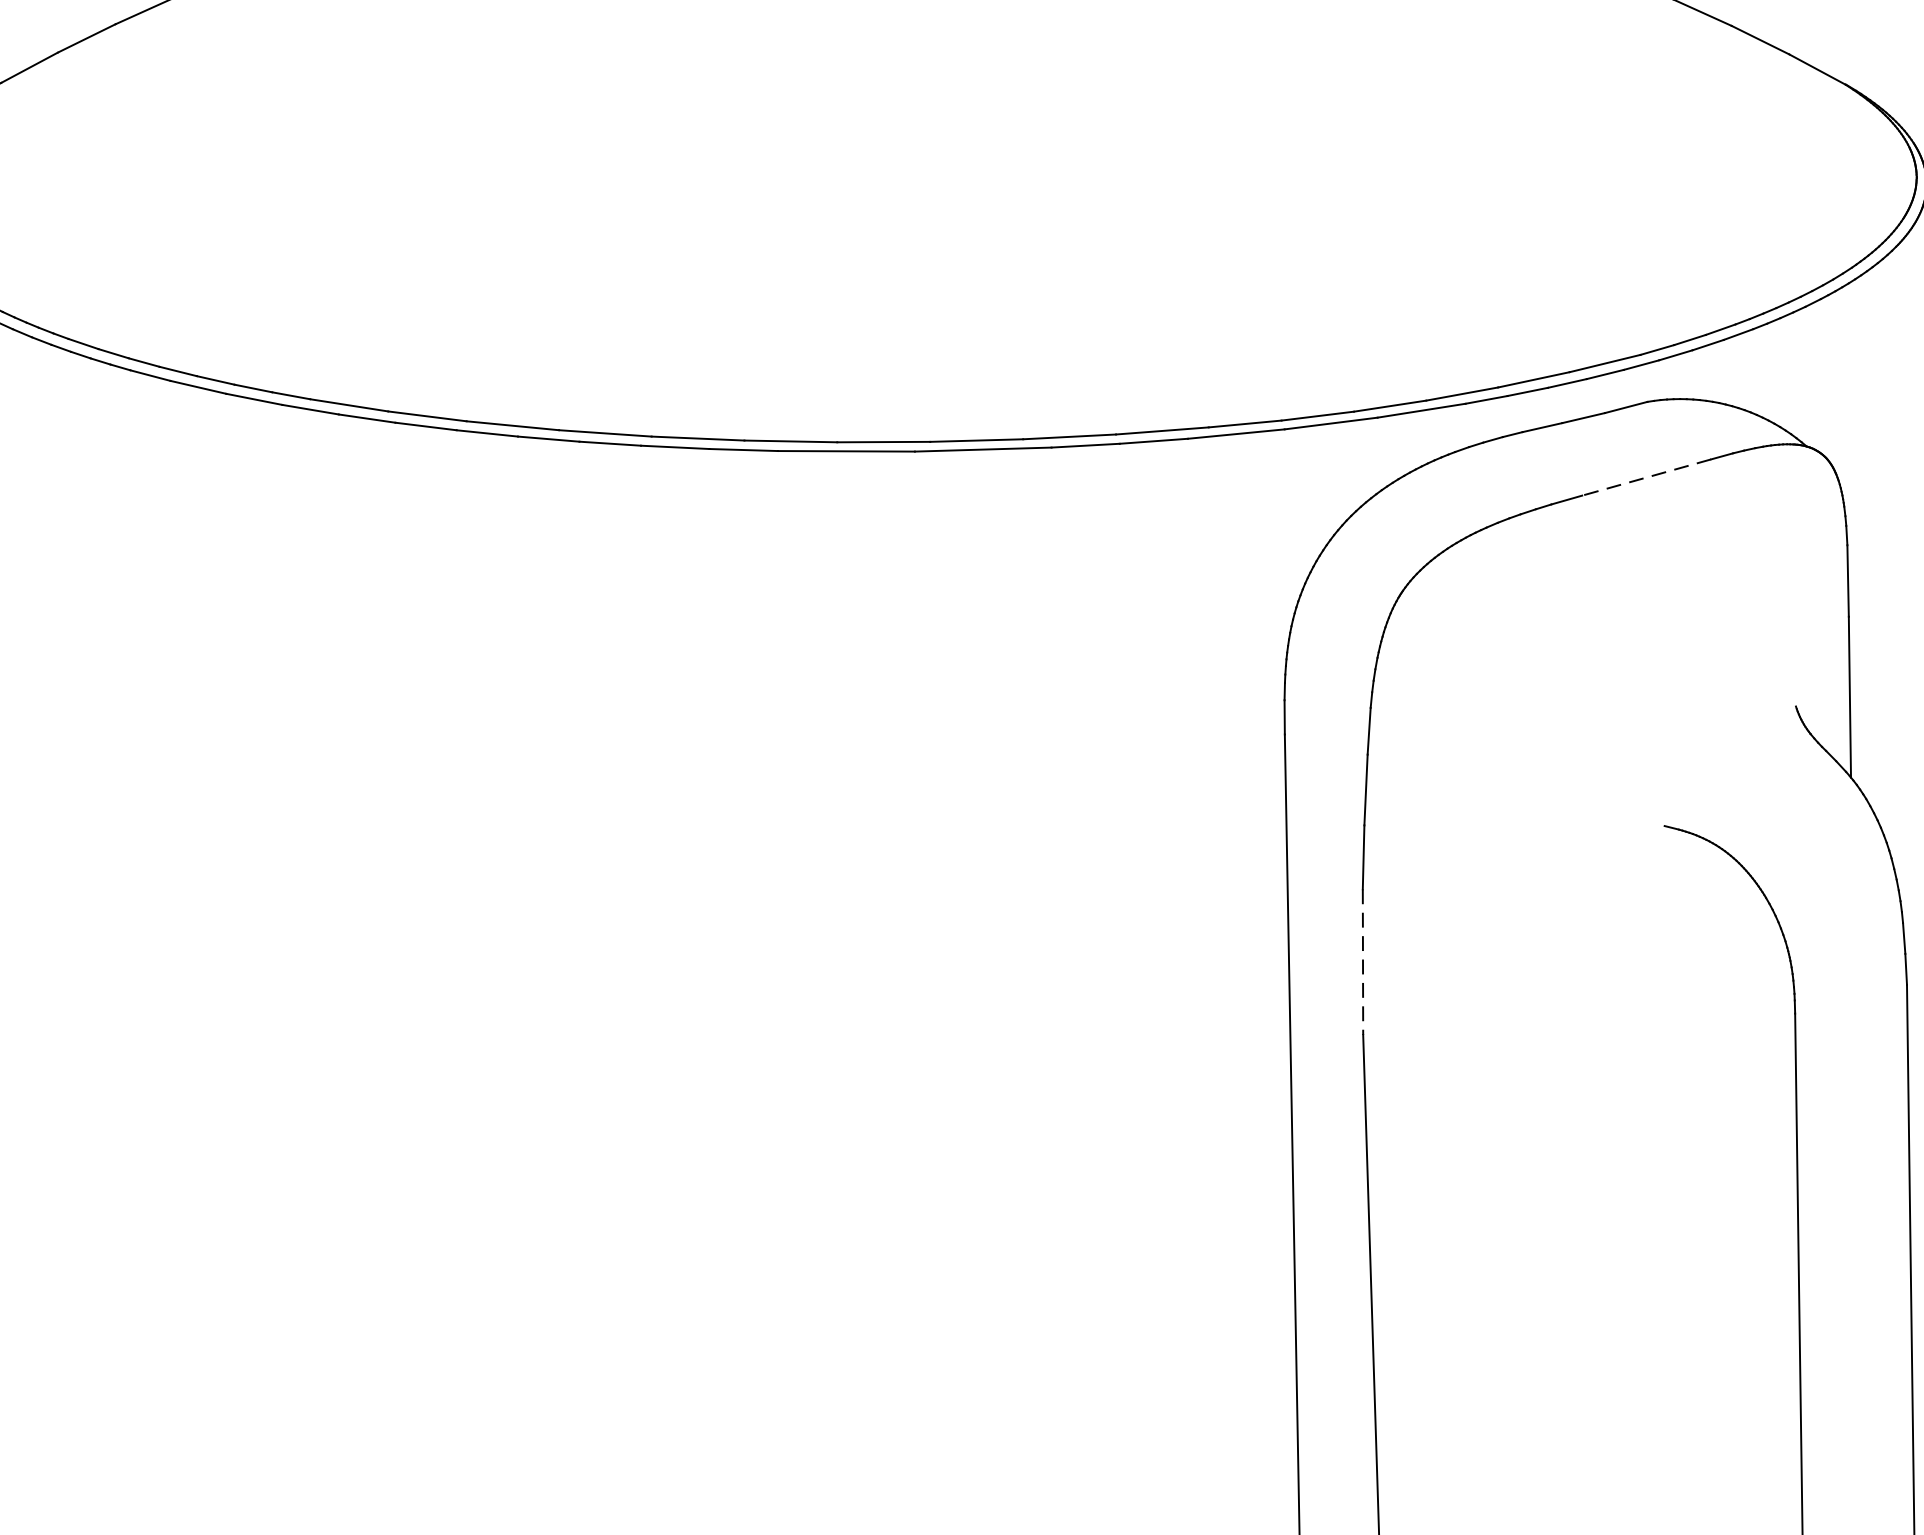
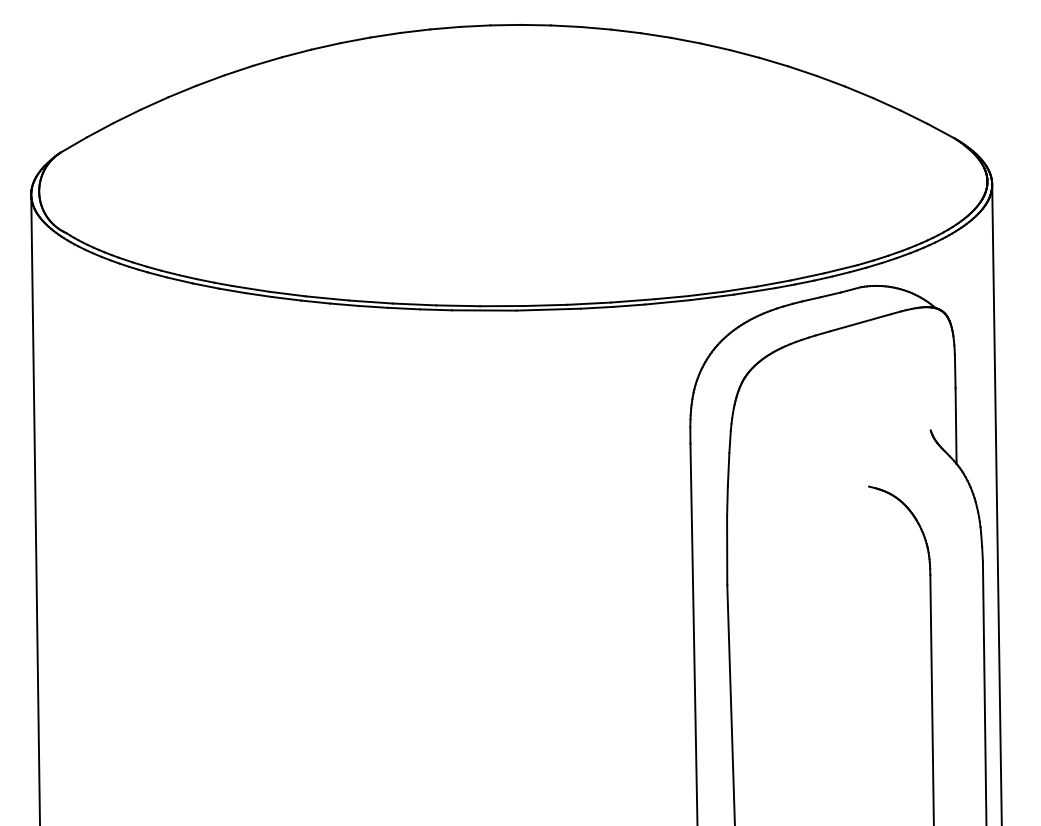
line: (1646, 476) -> (860, 322), dashed -> solid
line: (1363, 964) -> (727, 551), dashed -> solid

